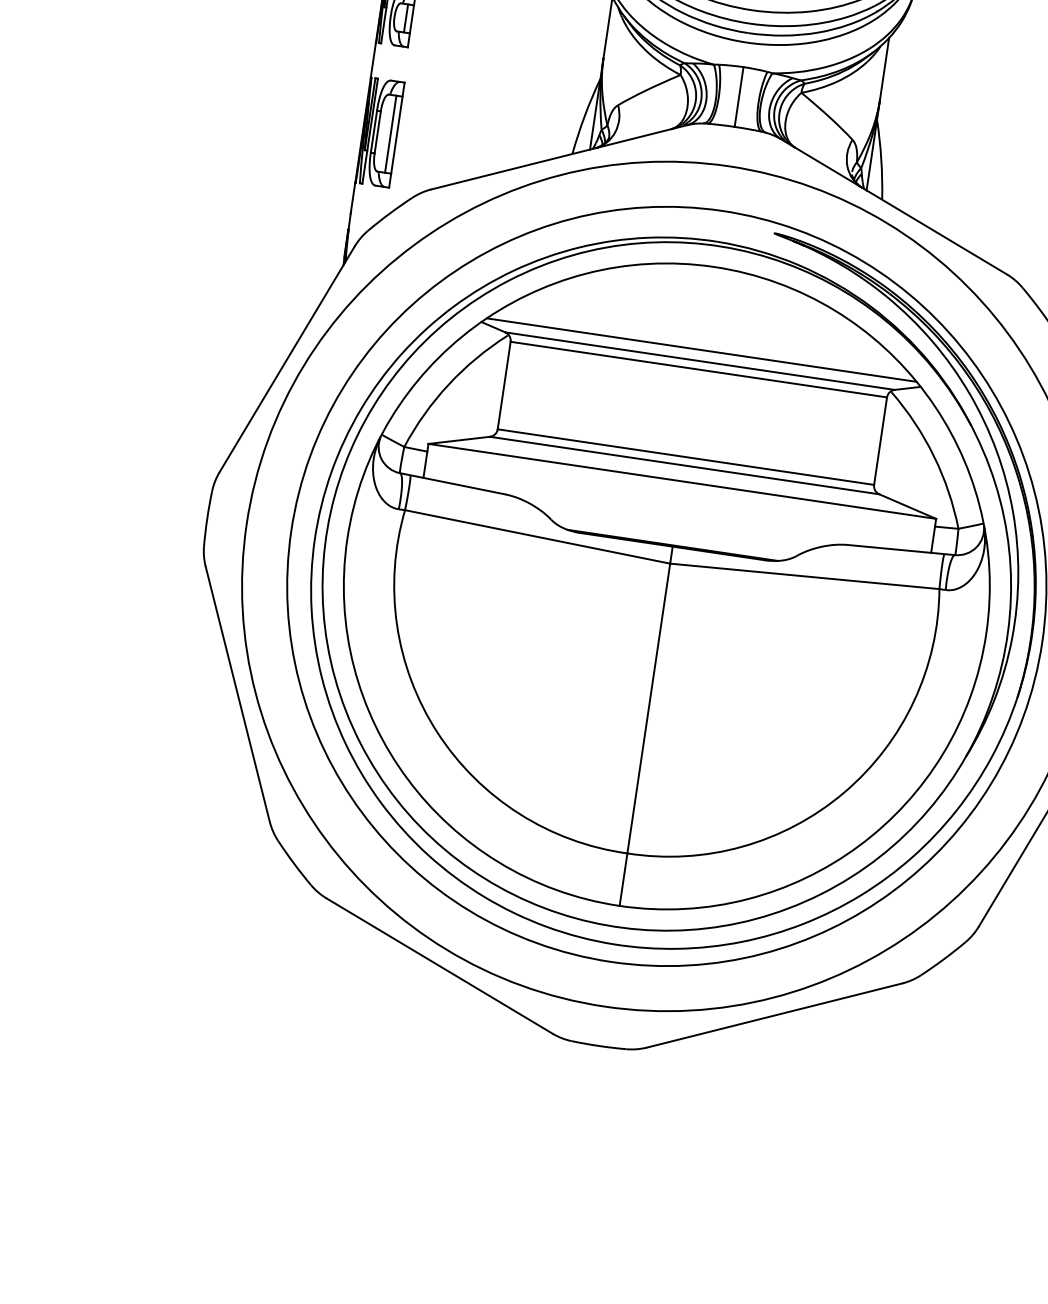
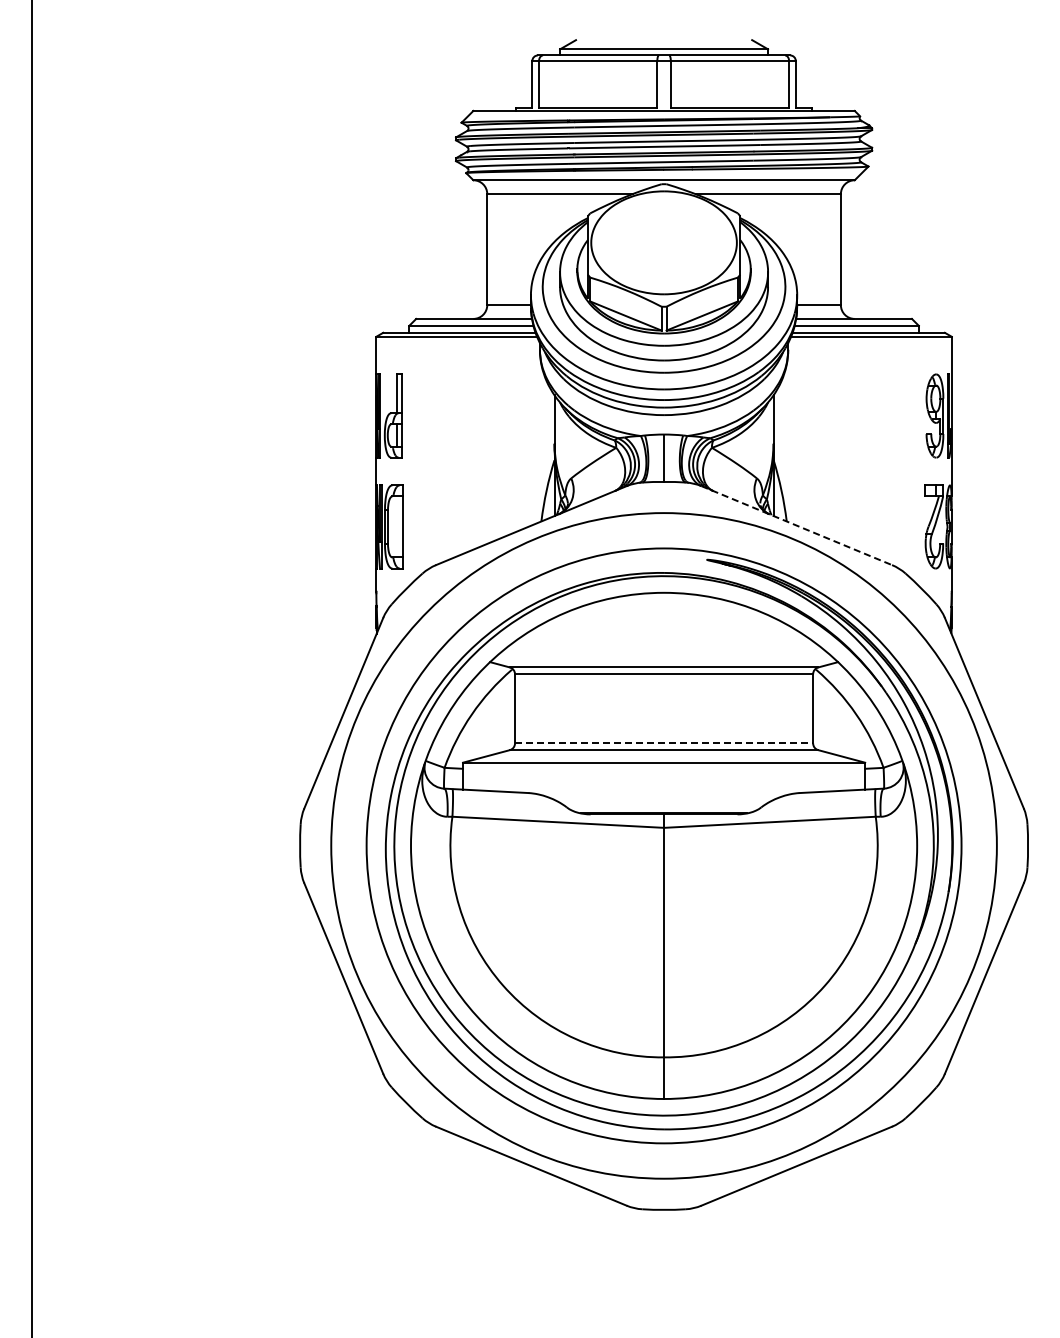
line: (391, 133) -> (398, 526), removed
line: (894, 206) -> (797, 525), solid -> dashed
line: (701, 349) -> (663, 658), removed
line: (686, 457) -> (664, 743), solid -> dashed

